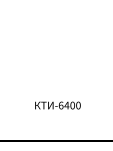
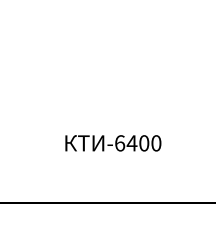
text: (57, 105) -> (112, 143), moved

